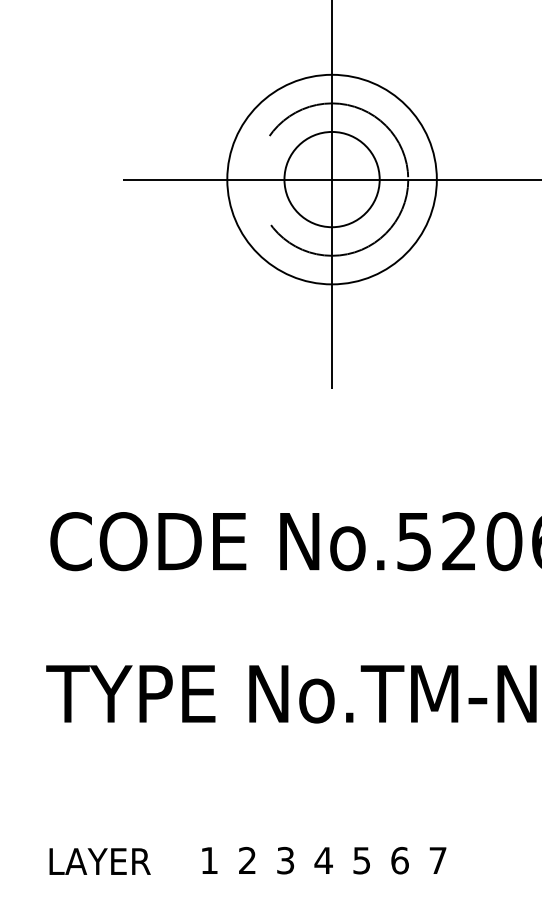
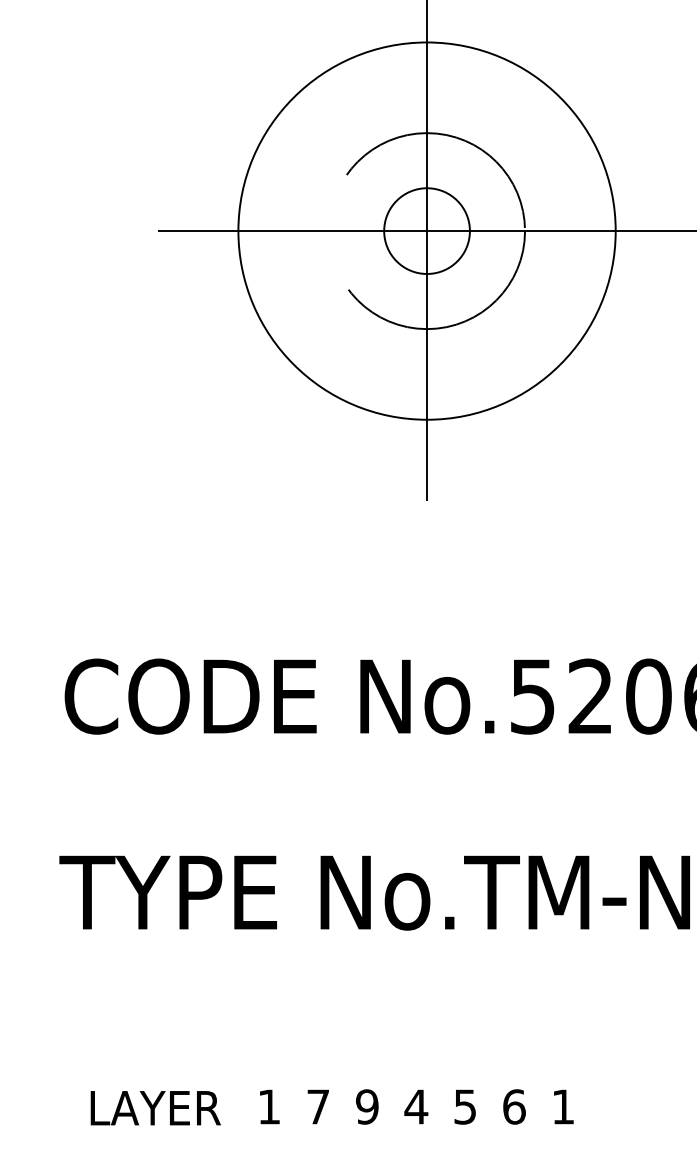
circle: (331, 179) -> (426, 230), size x0.7
circle: (331, 179) -> (426, 230), size x1.4
text: (247, 859) -> (318, 1105), 2 -> 7
text: (285, 860) -> (367, 1106), 3 -> 9
text: (437, 860) -> (562, 1106), 7 -> 1
text: (99, 861) -> (154, 1108), moved

